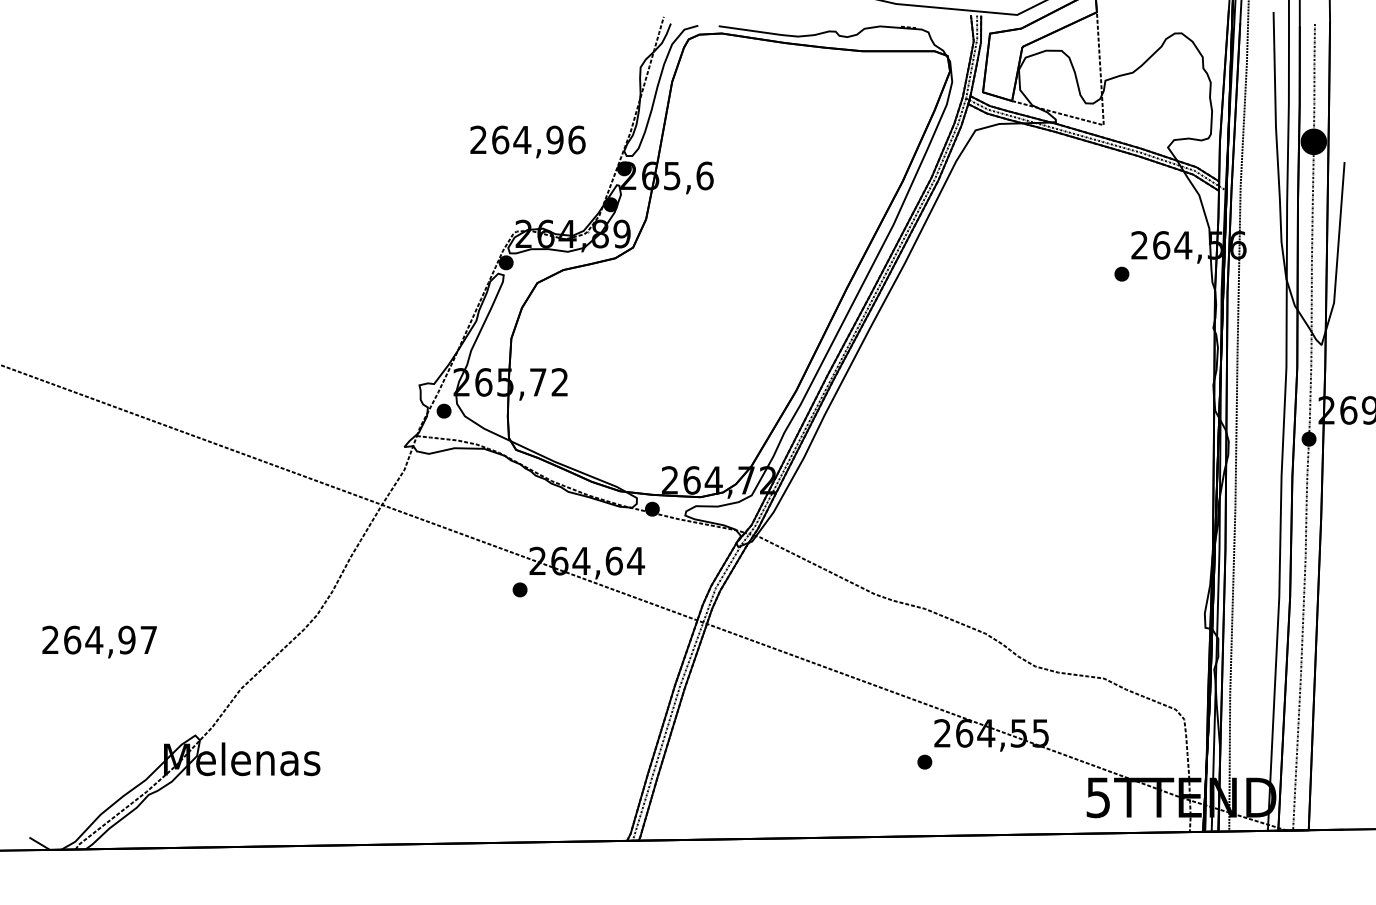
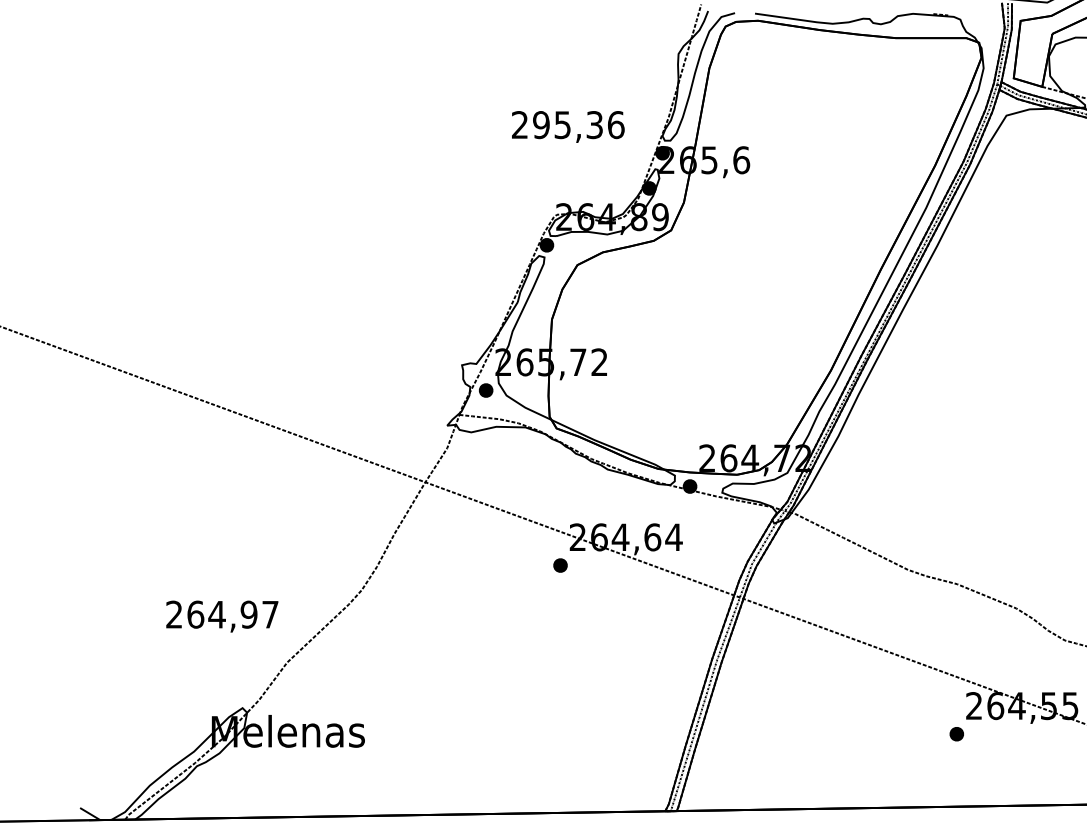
text: (527, 139) -> (567, 124), 264,96 -> 295,36
text: (99, 641) -> (222, 616), moved

